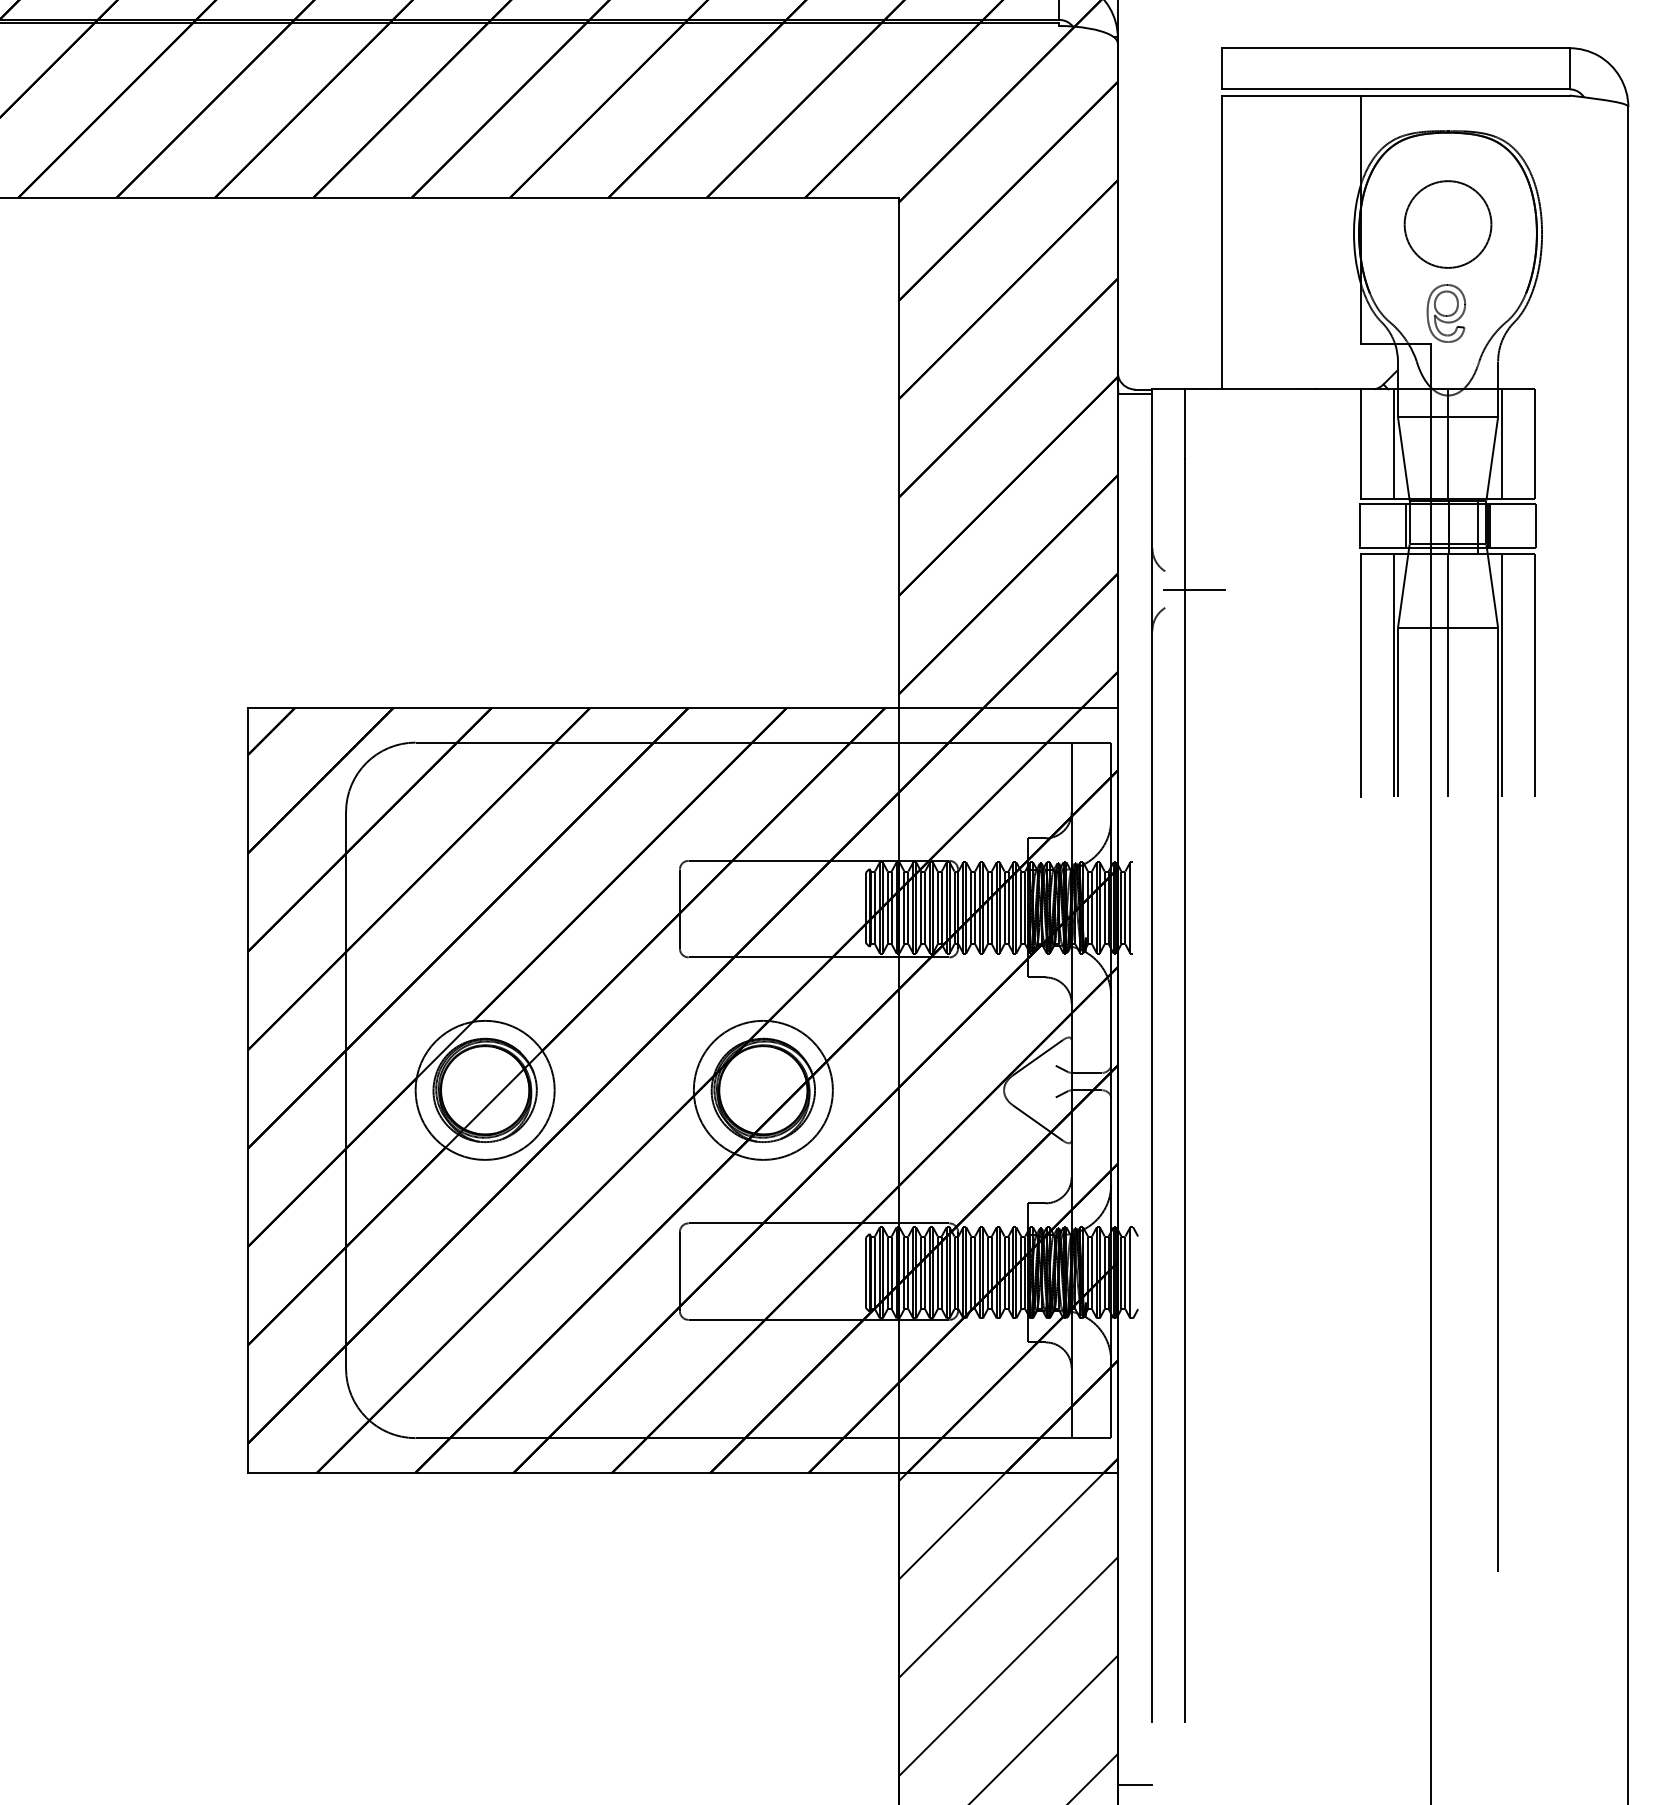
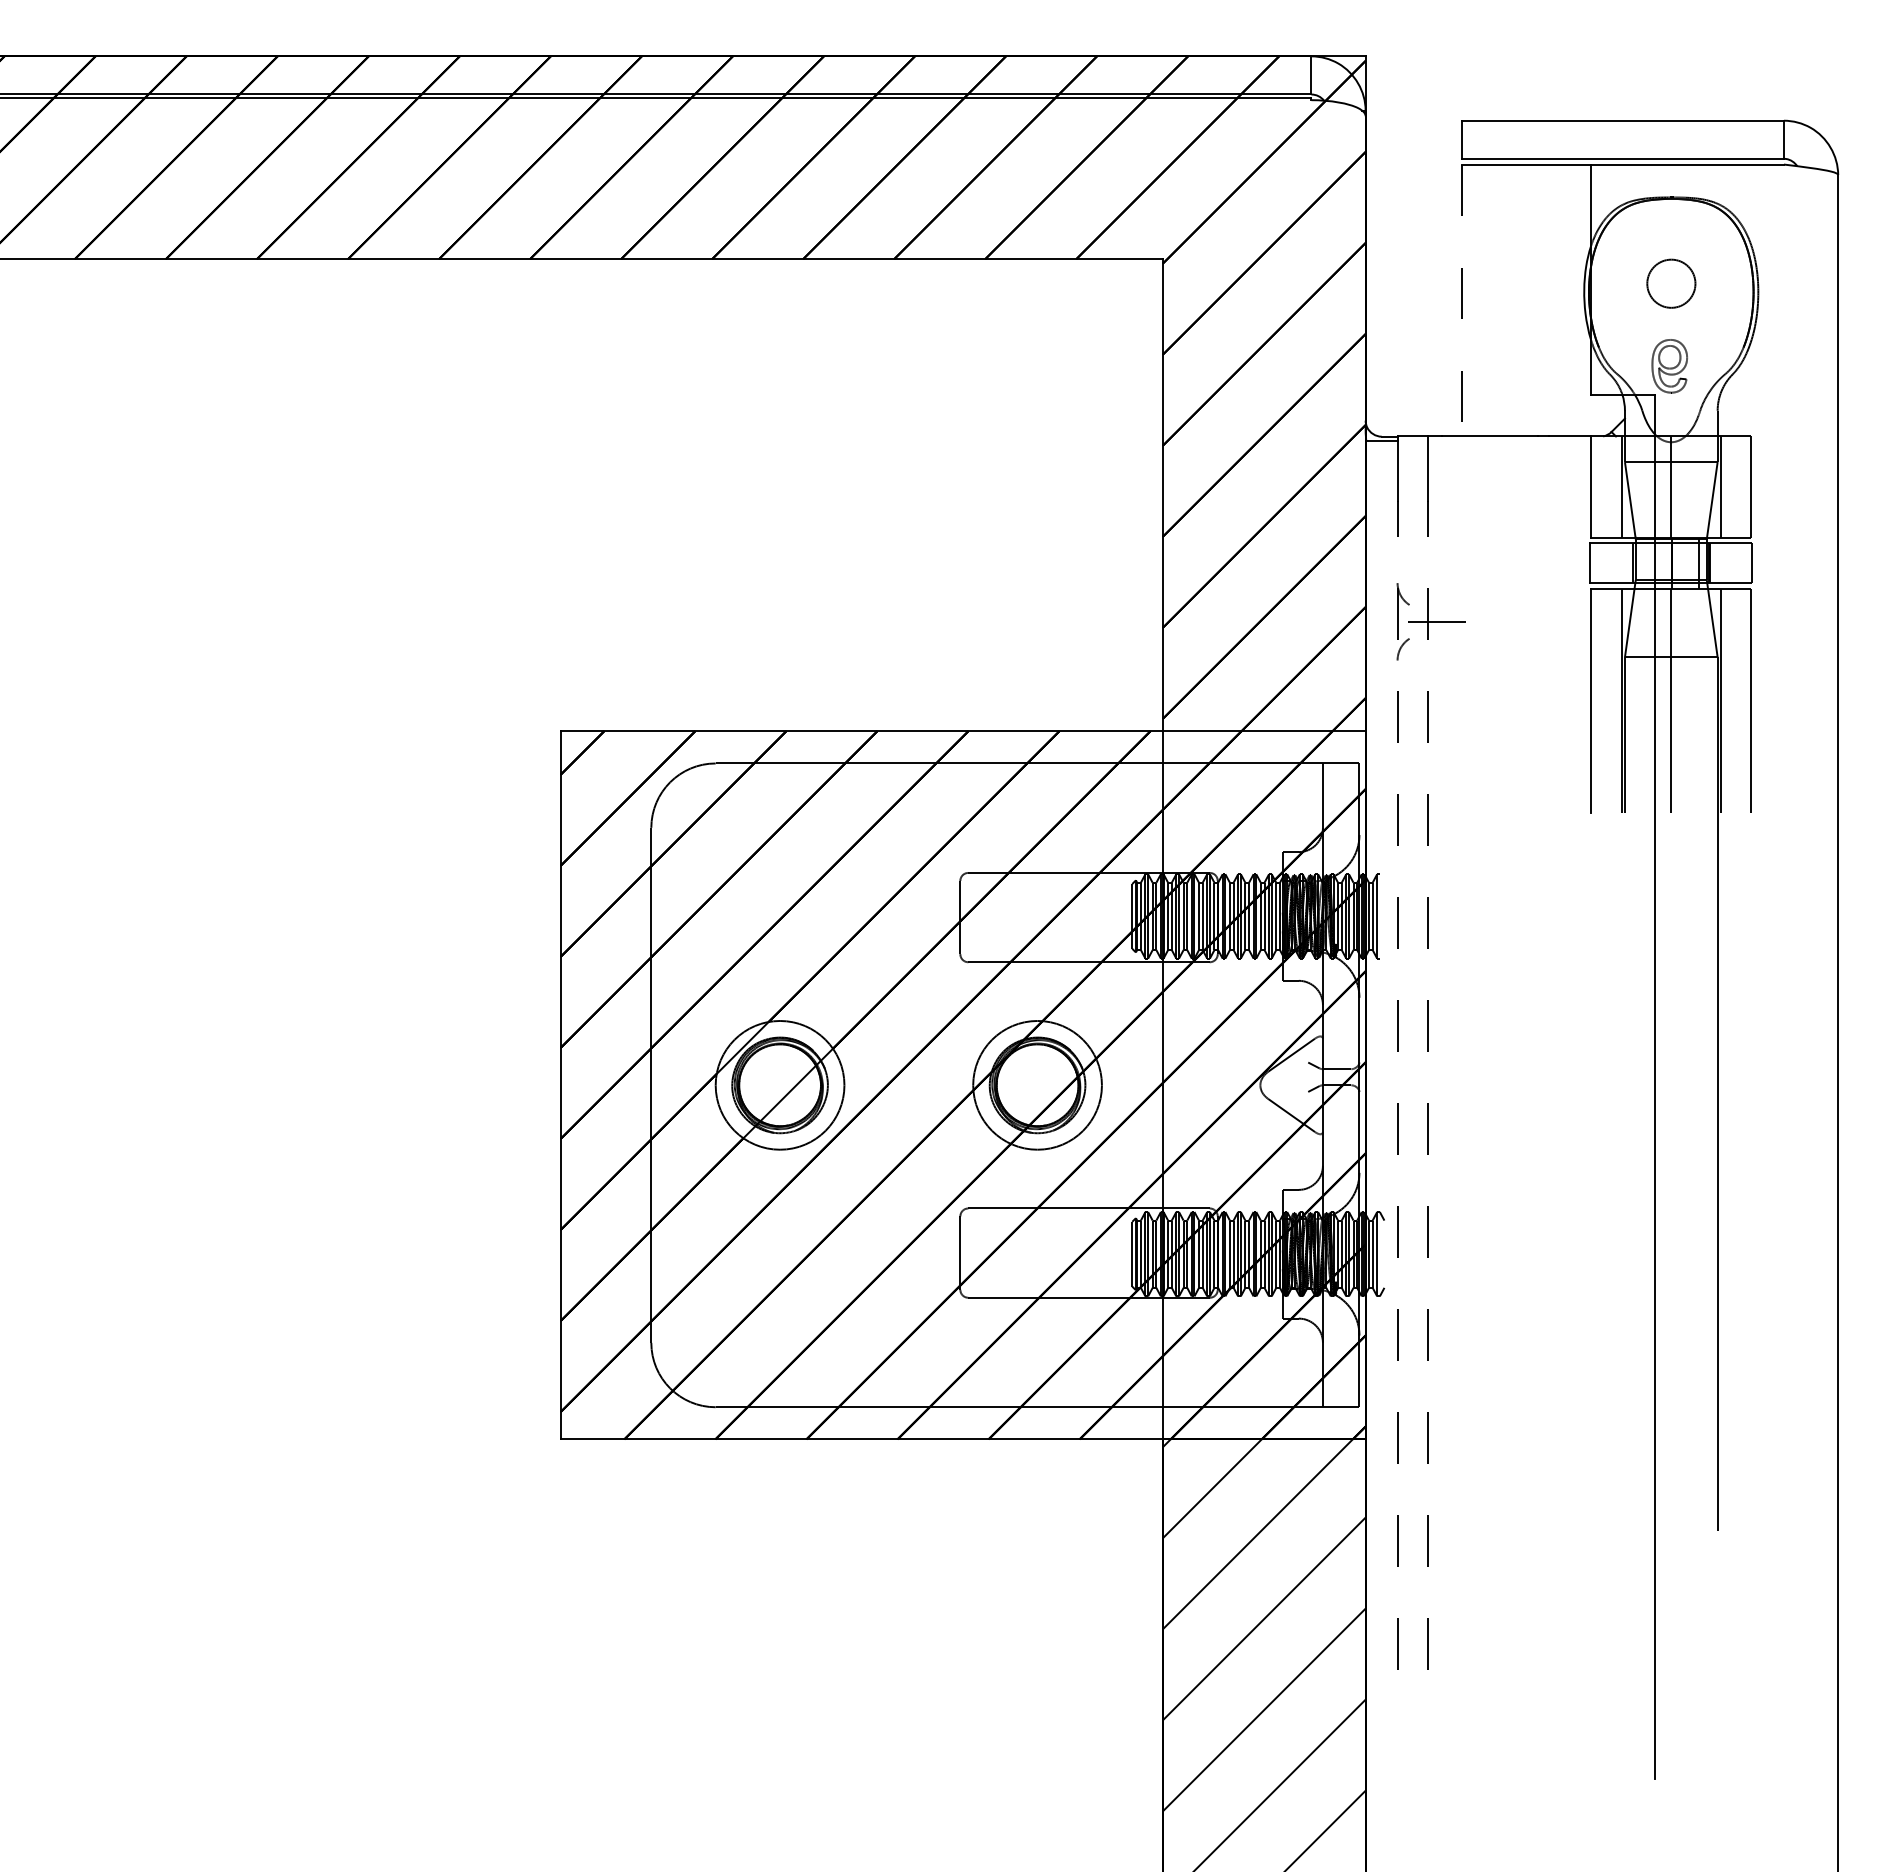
circle: (1448, 224) -> (1671, 283), size x0.6
line: (1222, 242) -> (1462, 300), solid -> dashed
line: (1152, 1090) -> (1397, 1085), solid -> dashed
line: (1184, 1090) -> (1427, 1085), solid -> dashed
line: (1134, 1785) -> (1381, 1728), removed

